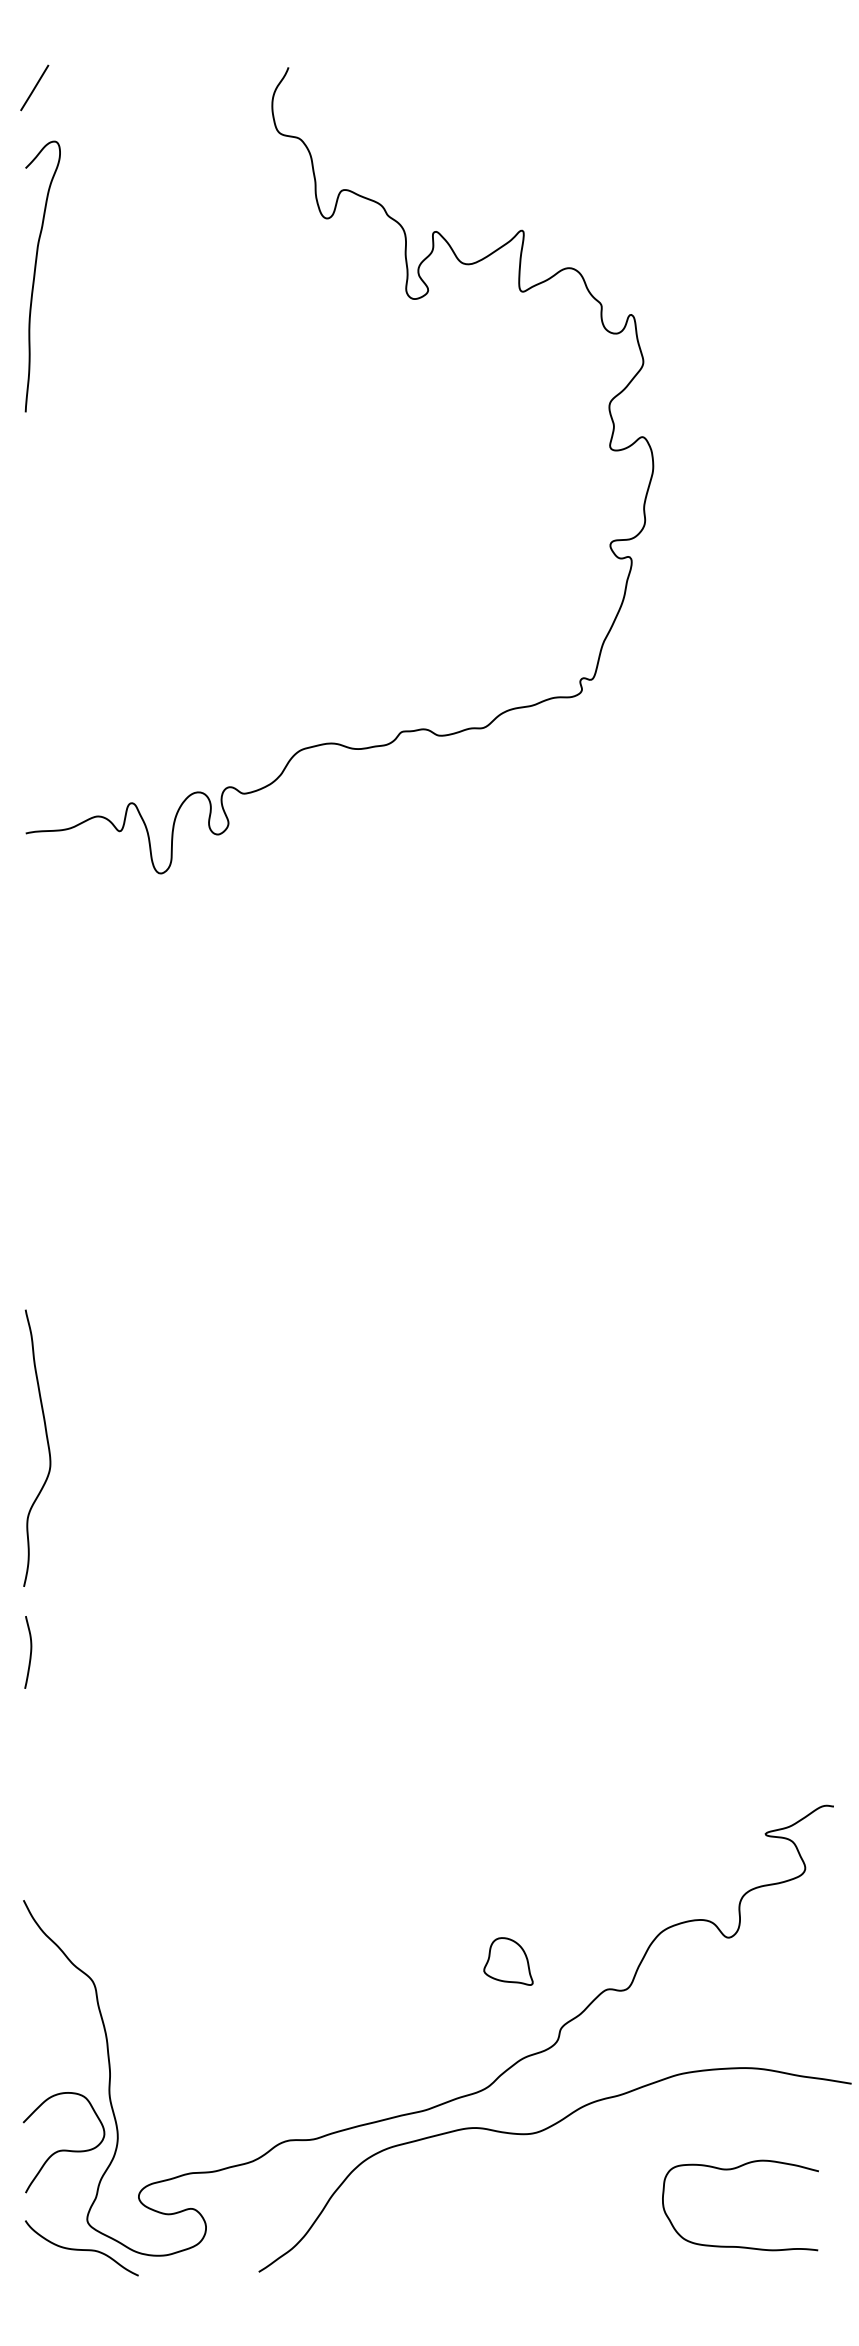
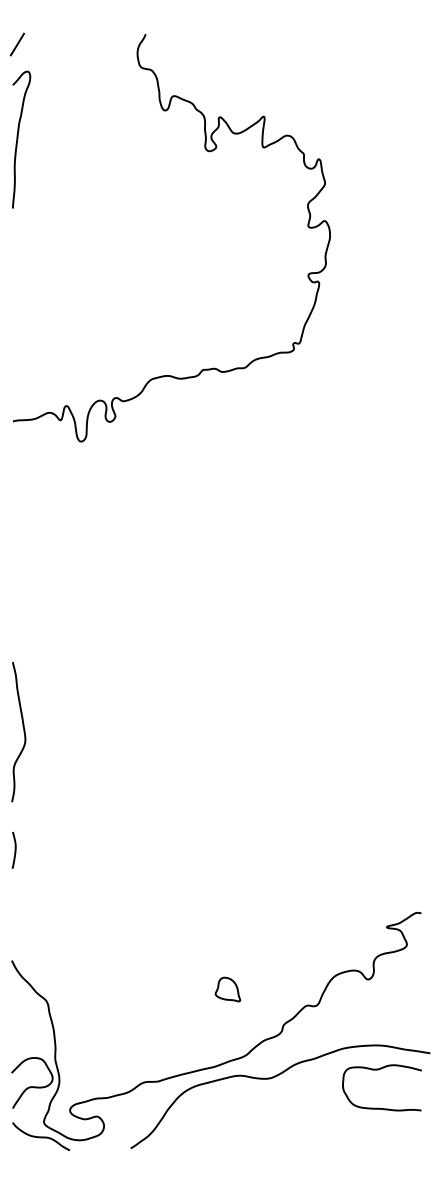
curve: (28, 1650) -> (14, 849), moved
part: (507, 1961) -> (227, 989), moved
curve: (733, 2171) -> (378, 1070), moved

